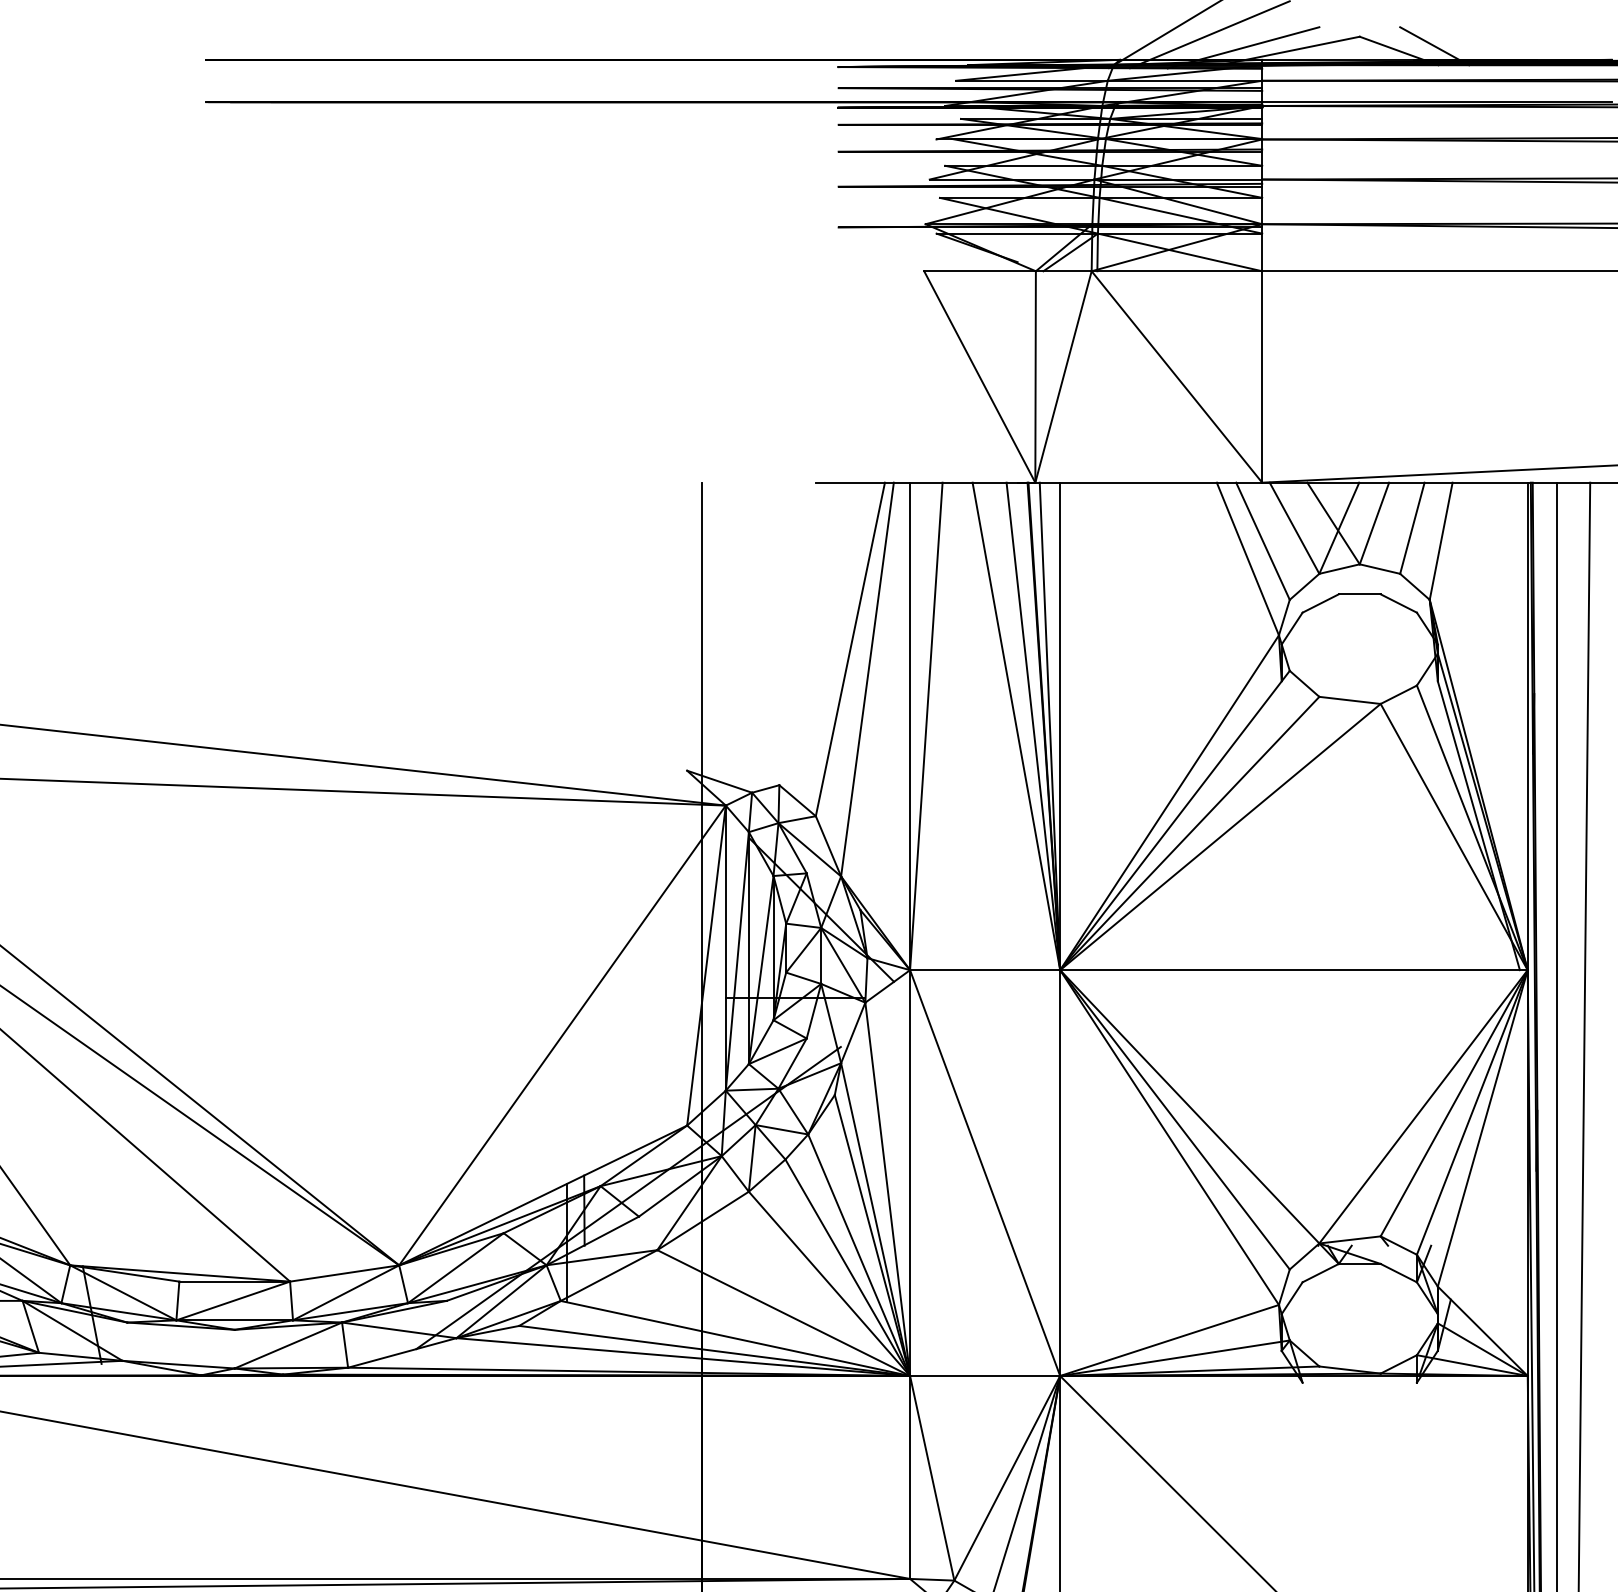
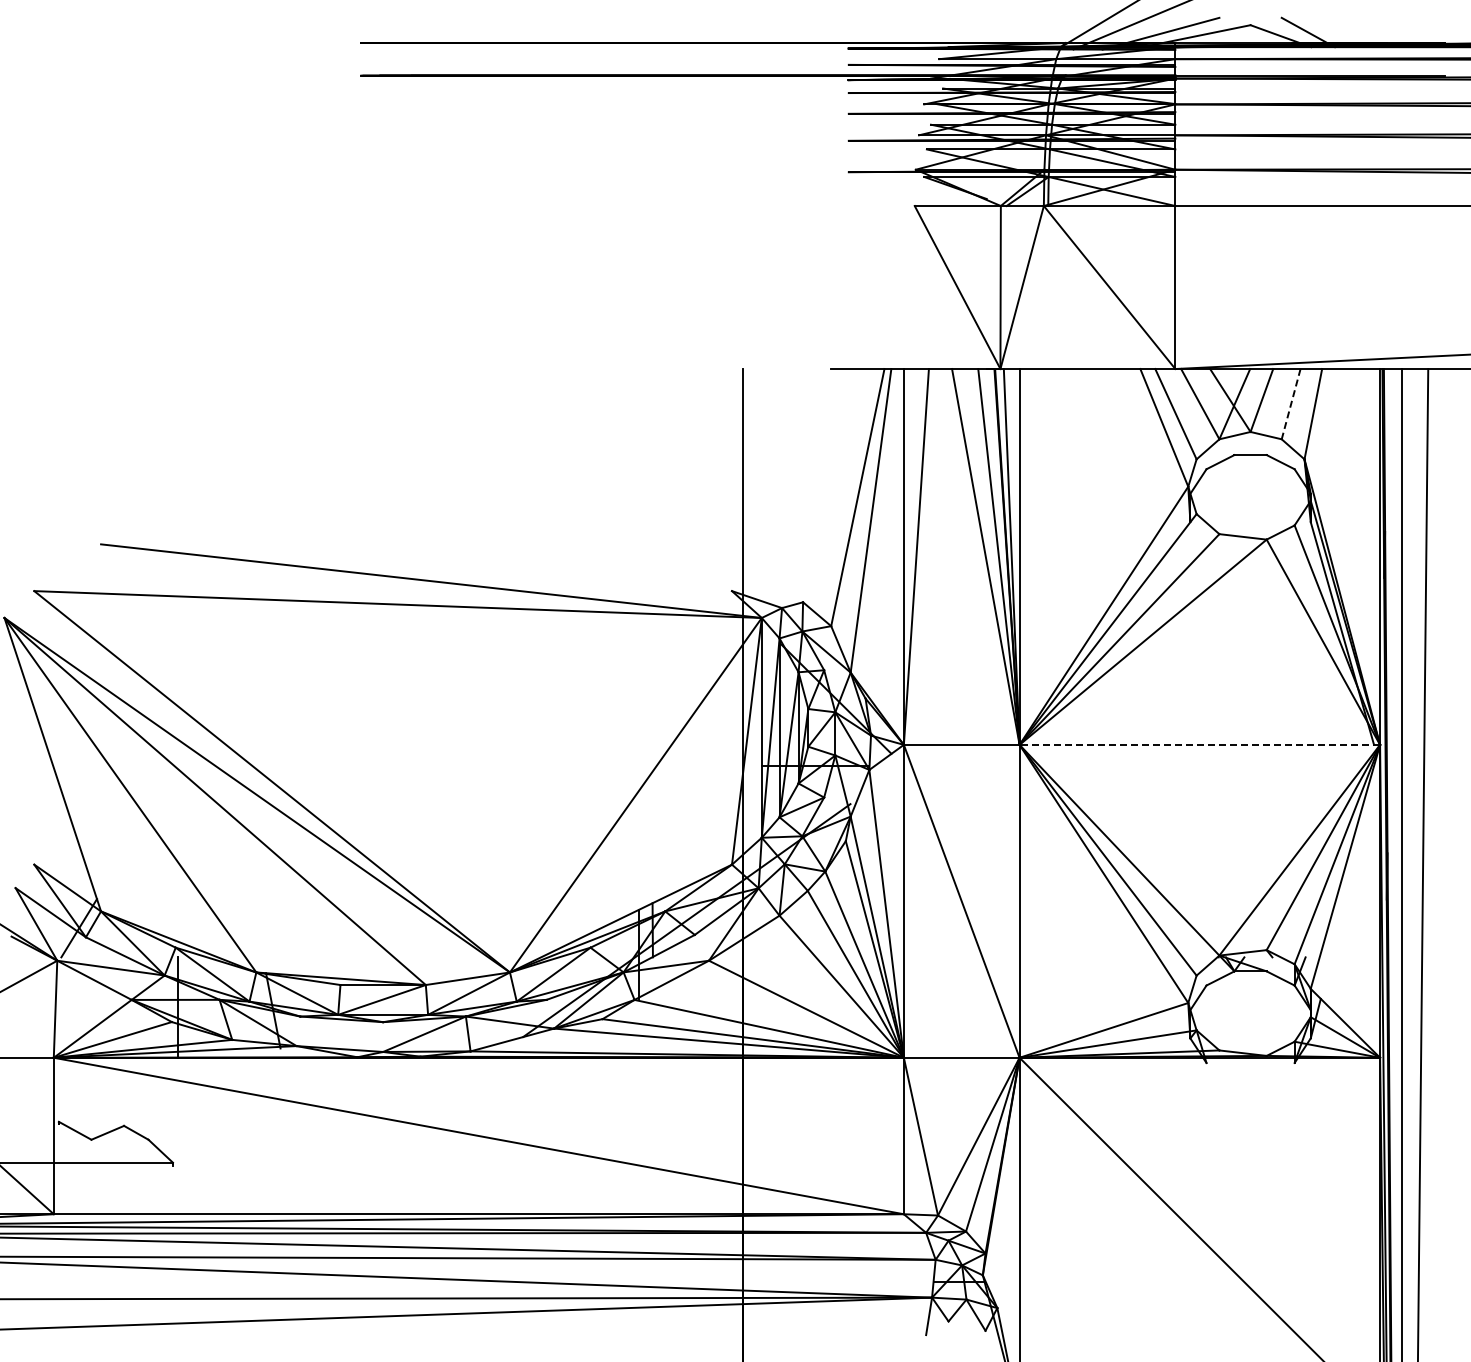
line: (1412, 528) -> (1291, 404), solid -> dashed
line: (1293, 969) -> (1199, 744), solid -> dashed

